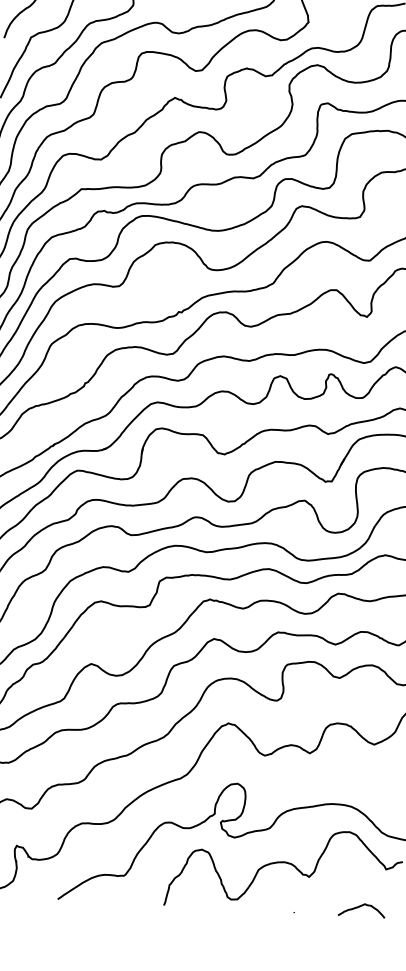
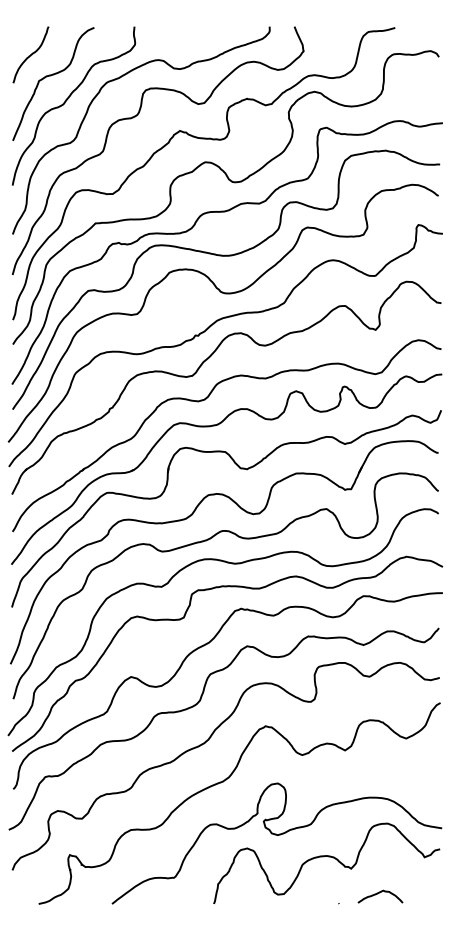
curve: (360, 906) -> (379, 893), moved

